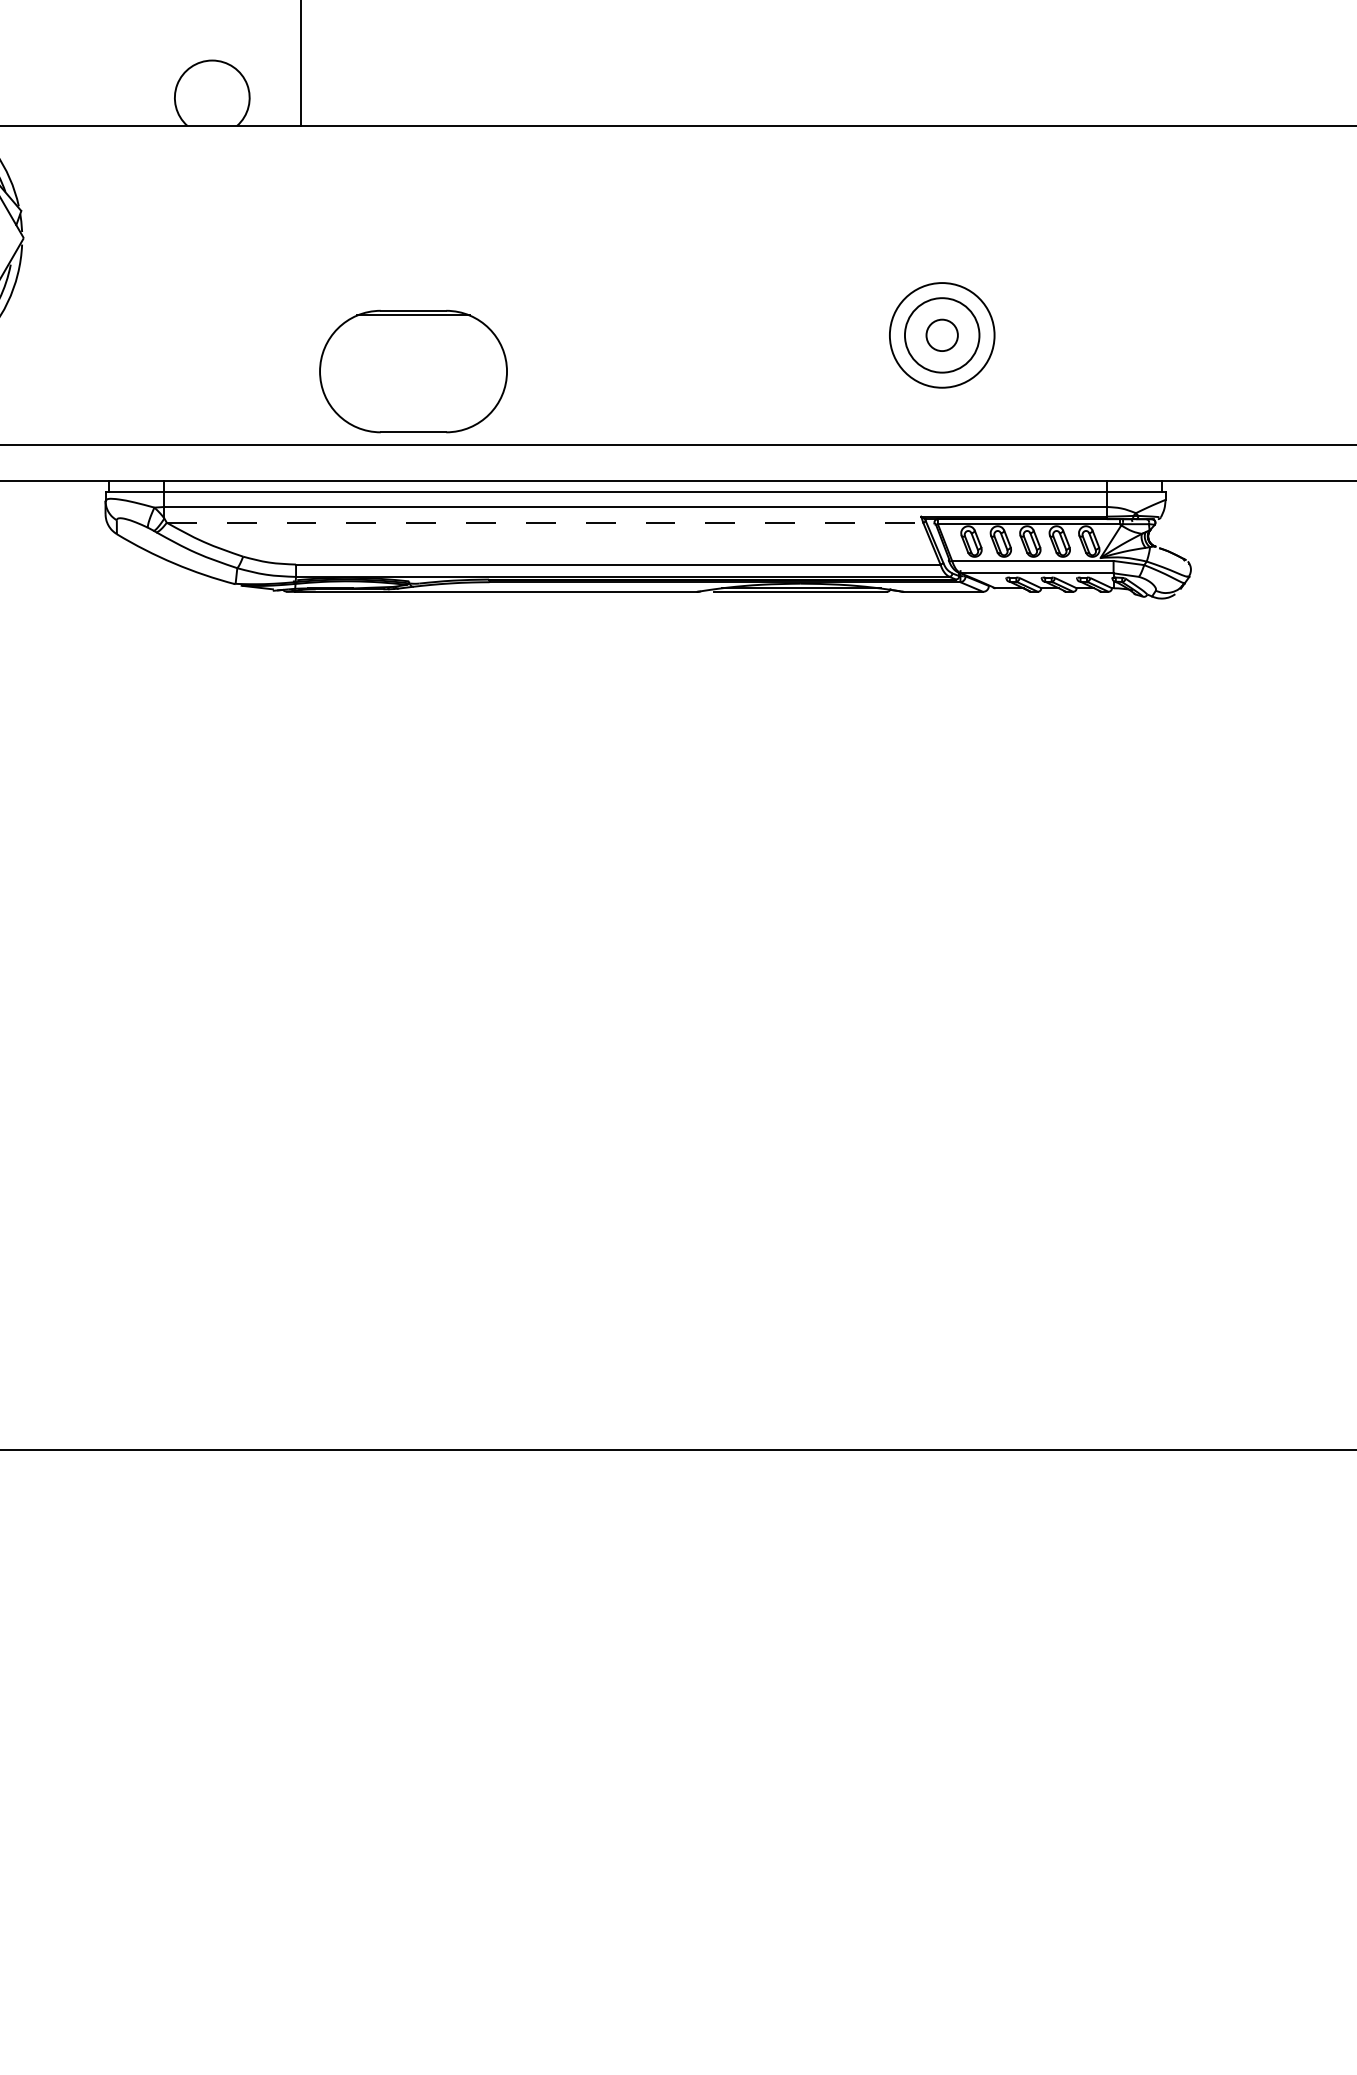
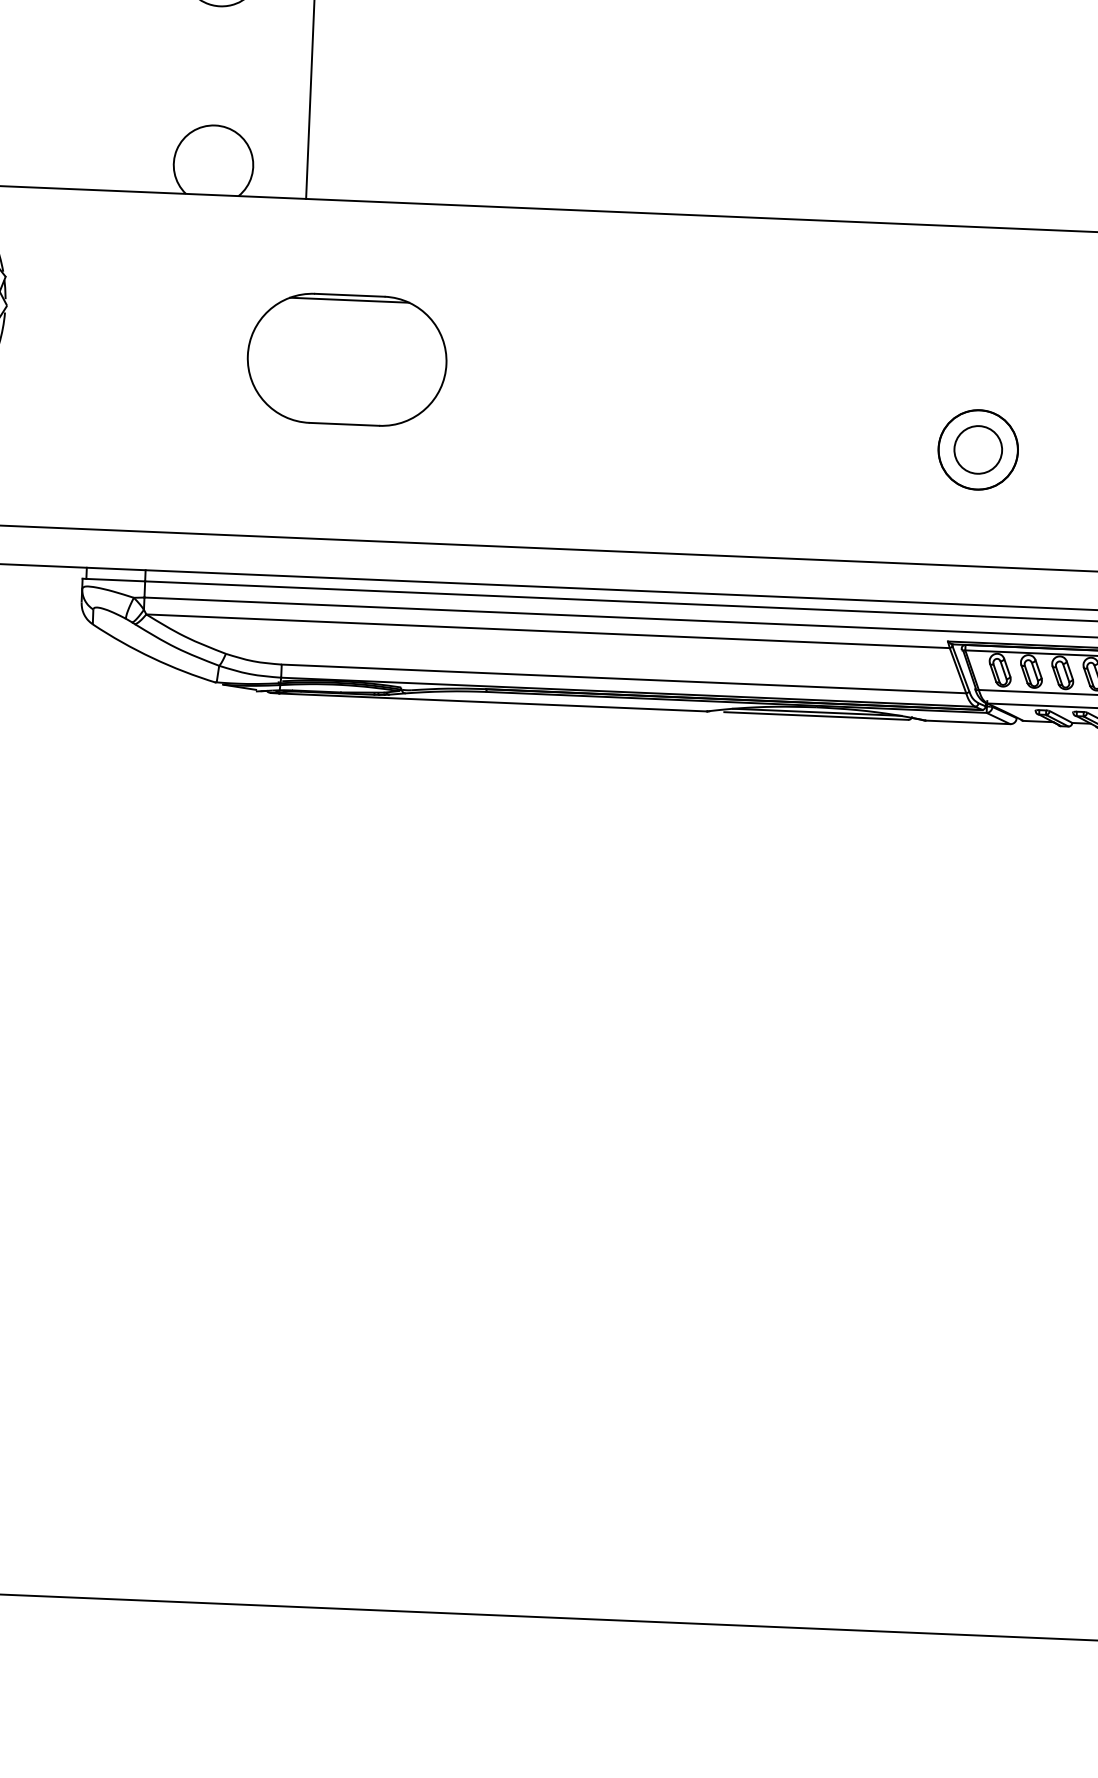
circle: (941, 334) -> (977, 448), size x1.43
circle: (941, 335) -> (977, 450), size x0.71
part: (413, 371) -> (347, 359), moved
line: (545, 522) -> (548, 631), dashed -> solid

